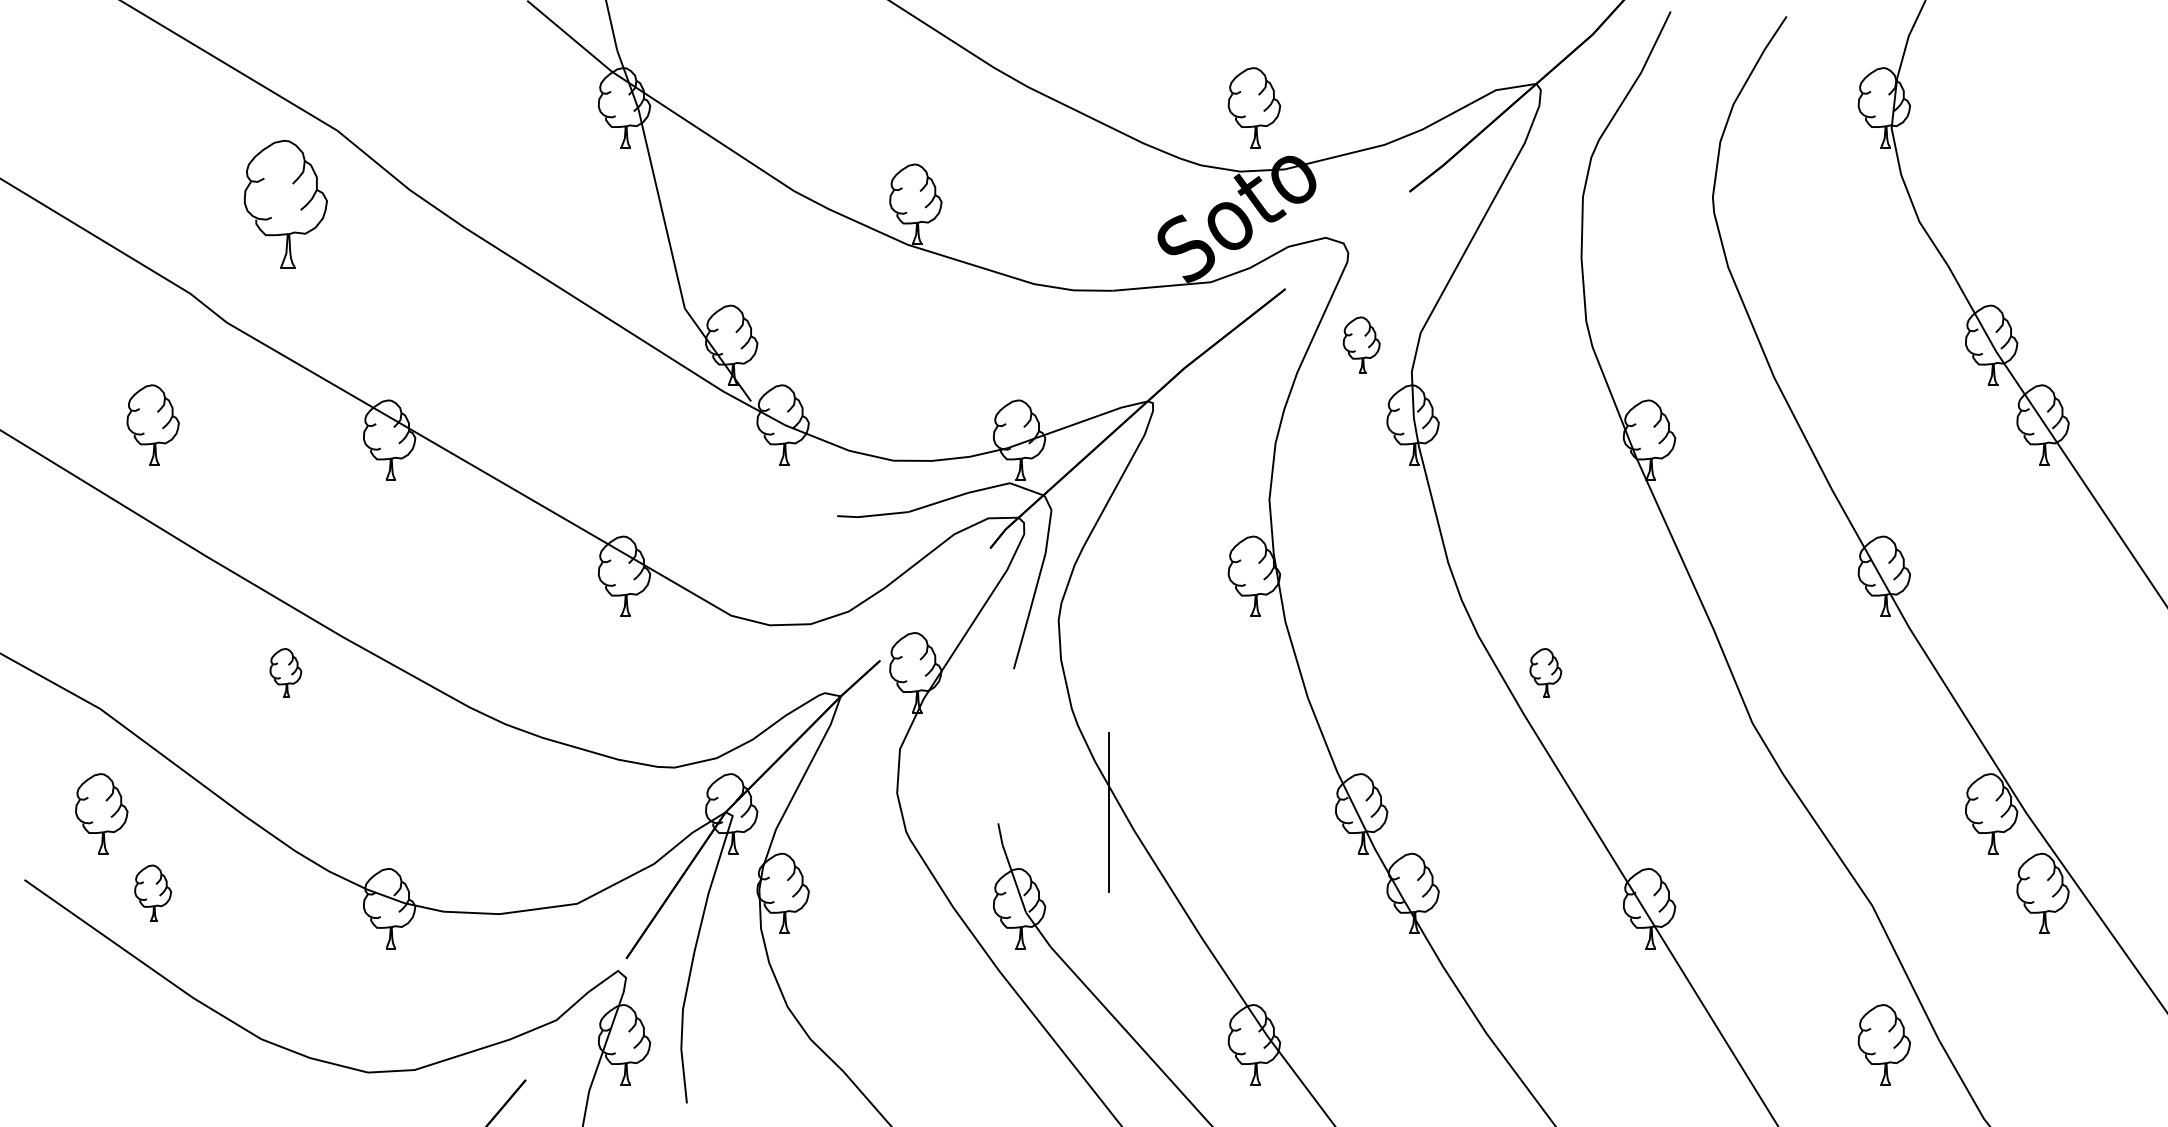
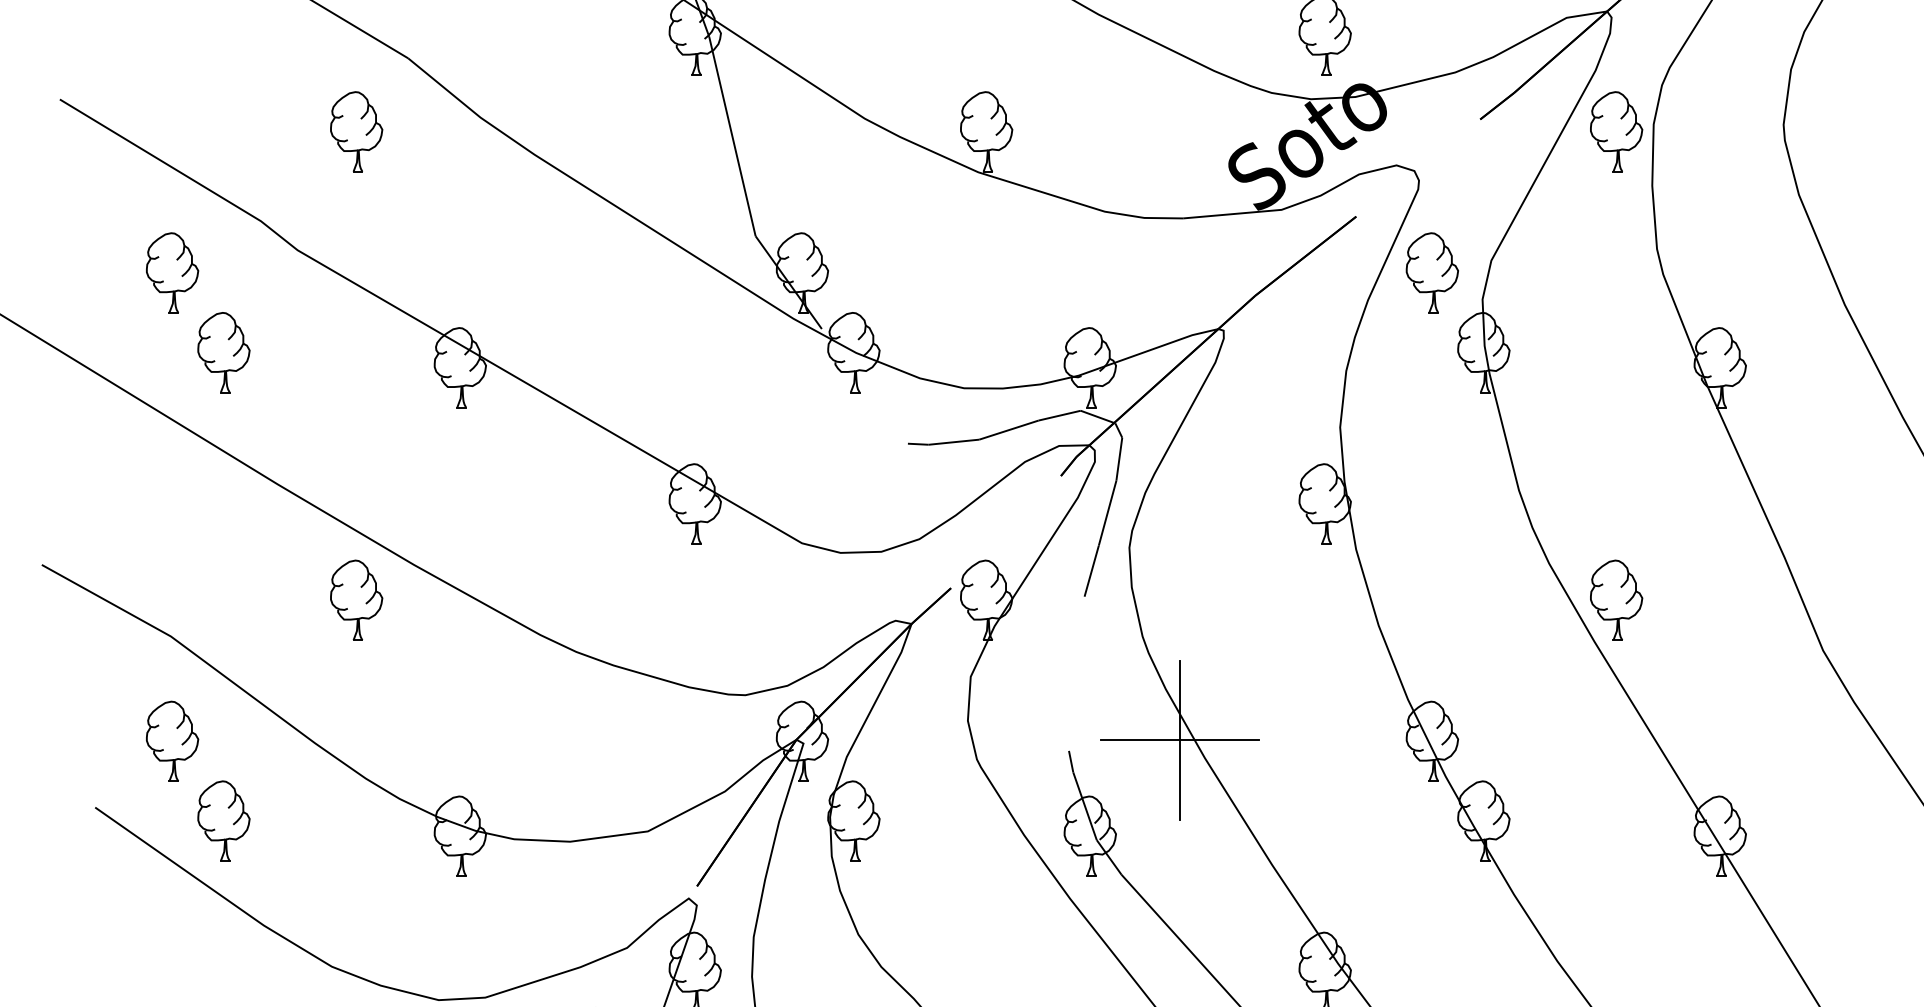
part: (285, 203) -> (356, 131), size x0.62
part: (1545, 203) -> (1616, 131), added
part: (101, 344) -> (172, 272), added
part: (1361, 344) -> (1432, 272), size x1.43
part: (285, 672) -> (356, 600), size x1.67
part: (1545, 672) -> (1616, 600), size x1.67
line: (1108, 812) -> (1179, 740), added
part: (152, 892) -> (223, 820), size x1.43

